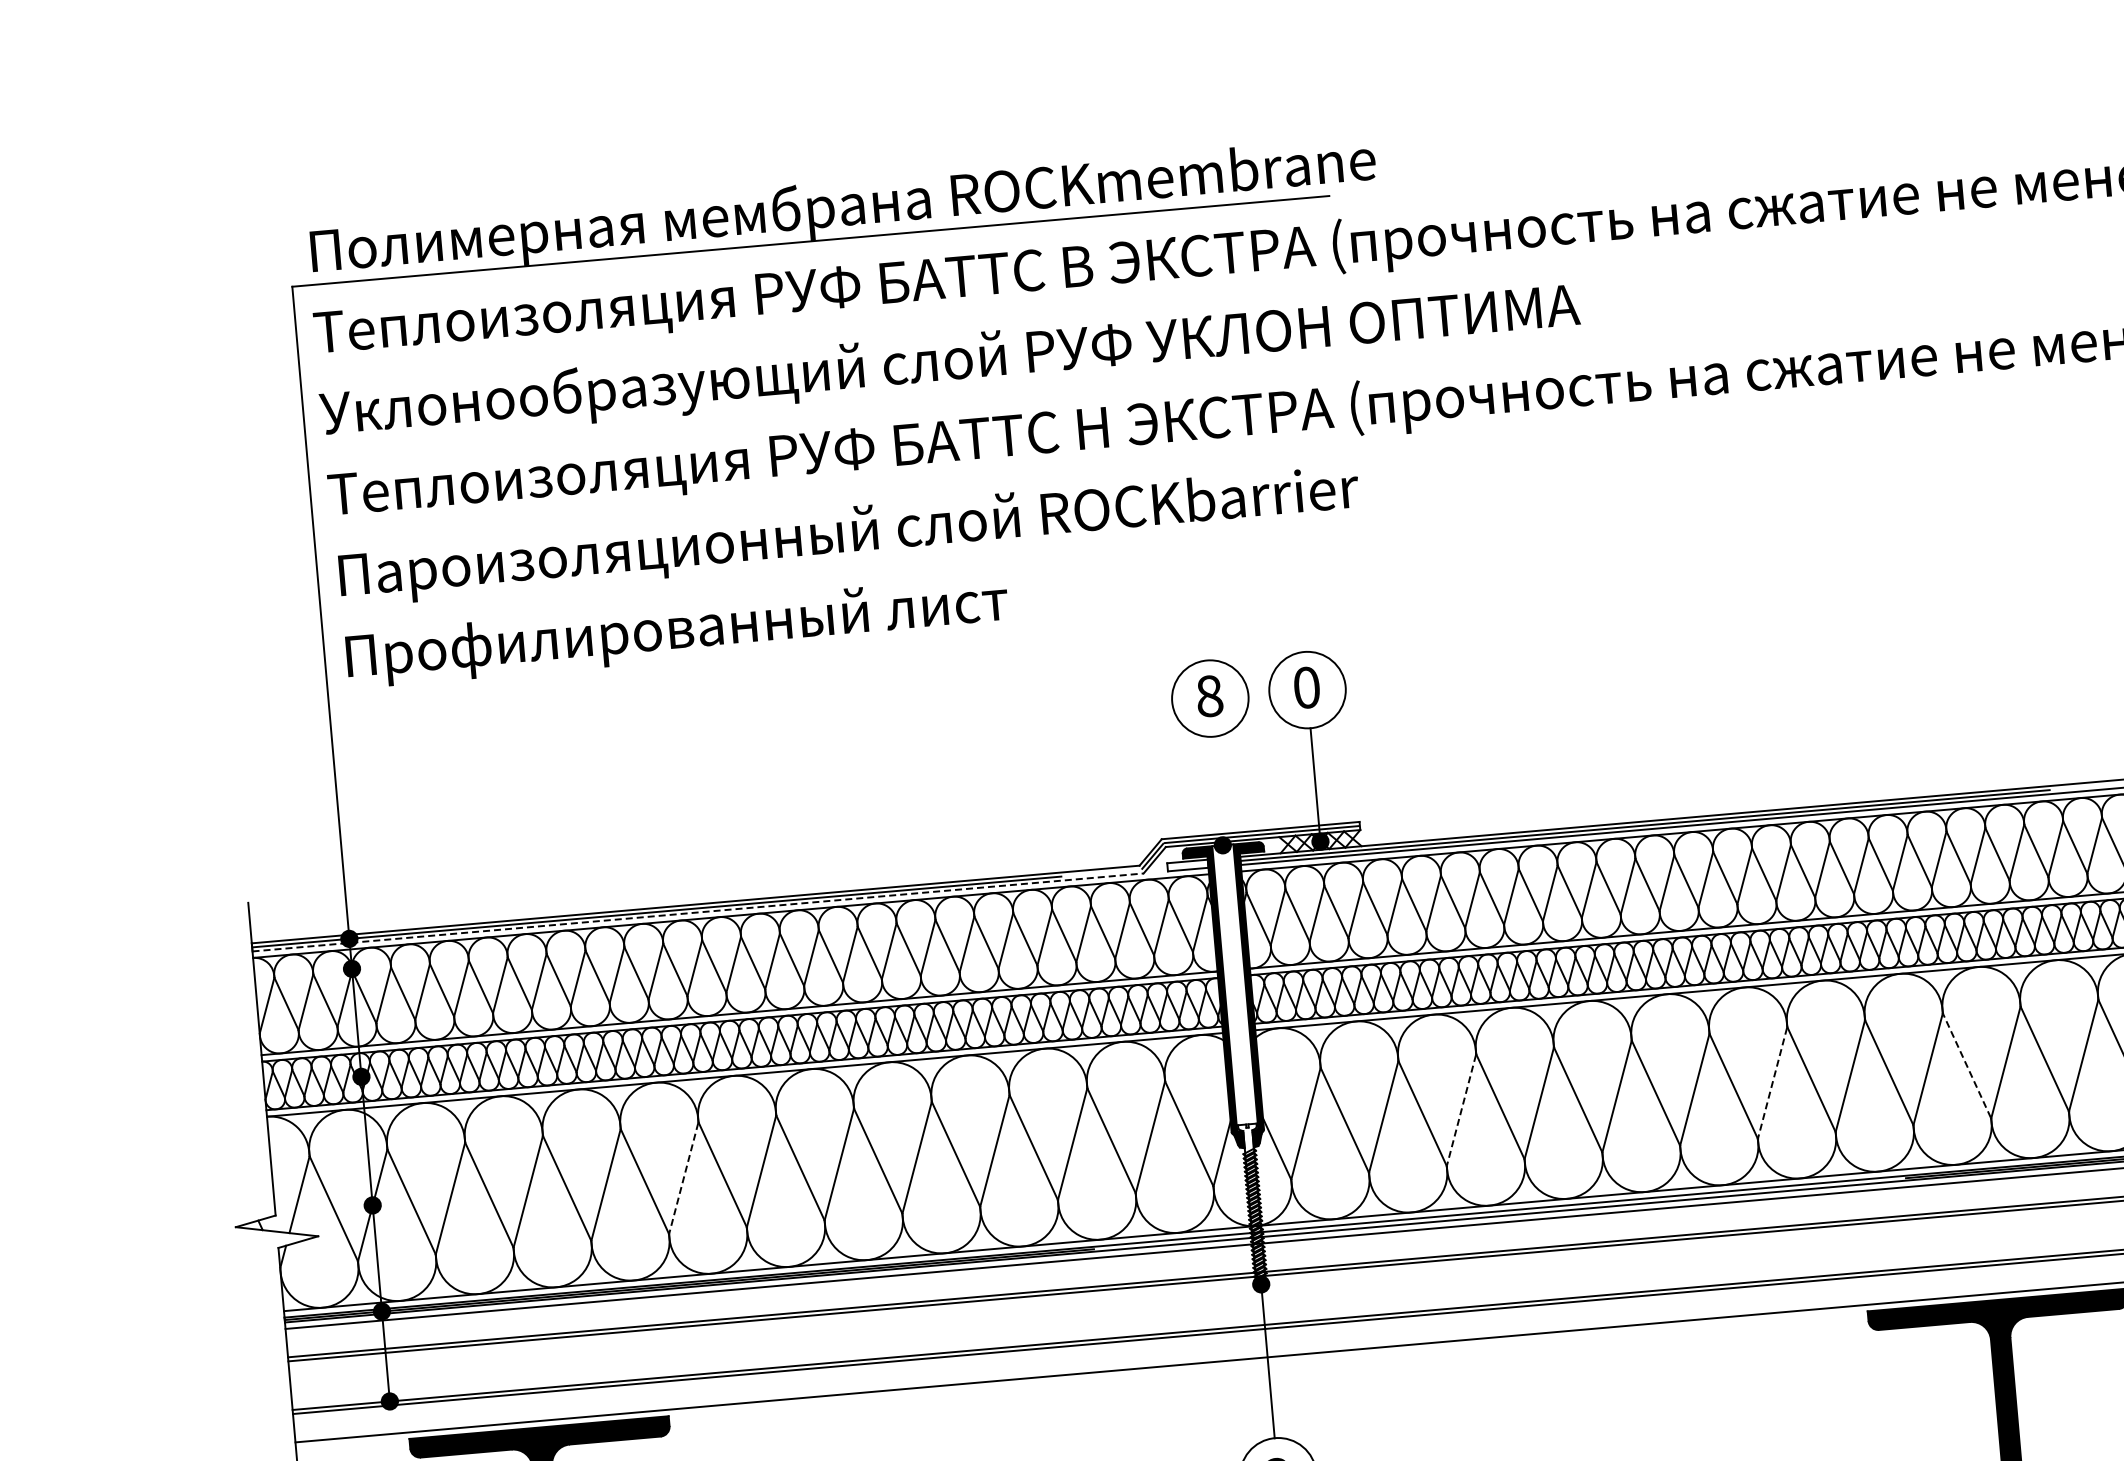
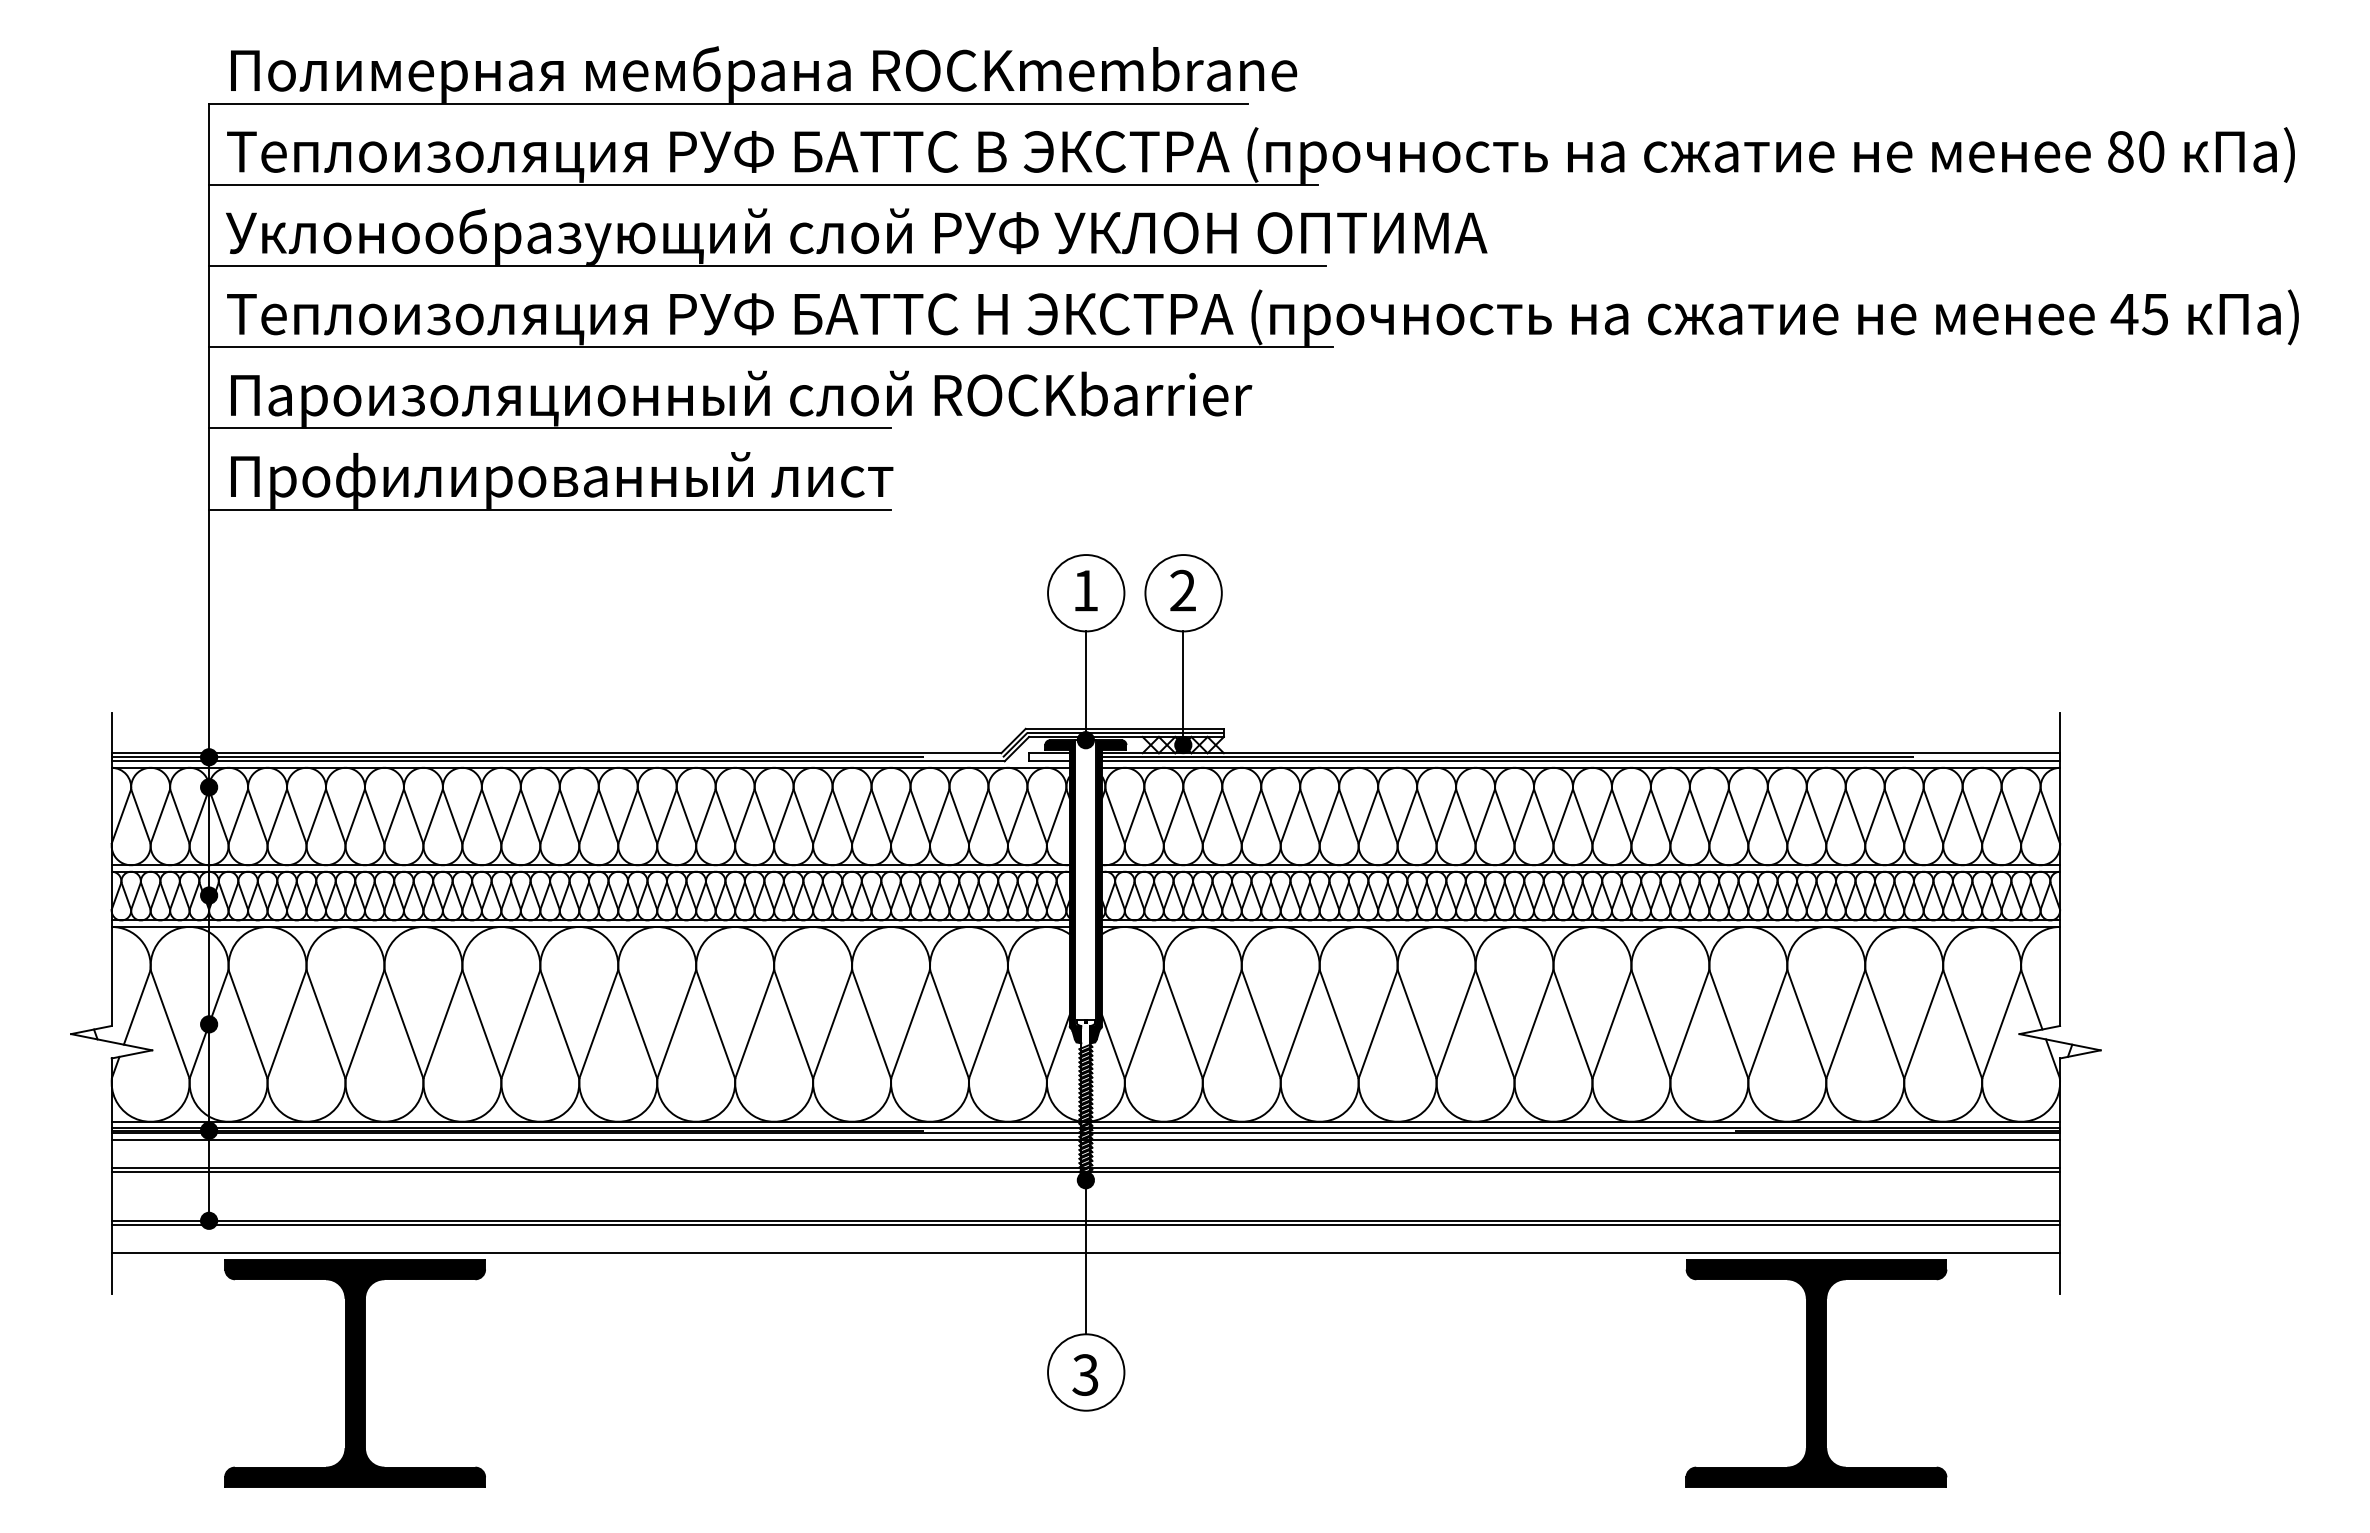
line: (852, 318) -> (763, 184), added
line: (863, 400) -> (767, 266), added
line: (873, 480) -> (770, 347), added
line: (661, 581) -> (550, 428), added
line: (668, 661) -> (550, 509), added
text: (1306, 687) -> (1182, 590), 0 -> 2
text: (1209, 695) -> (1085, 590), 8 -> 1
line: (1217, 790) -> (1085, 685), added
line: (698, 912) -> (558, 761), dashed -> solid
line: (1966, 1066) -> (1806, 1024), dashed -> solid
line: (1772, 1083) -> (1611, 1024), dashed -> solid
line: (1461, 1110) -> (1300, 1024), dashed -> solid
line: (683, 1178) -> (520, 1024), dashed -> solid

